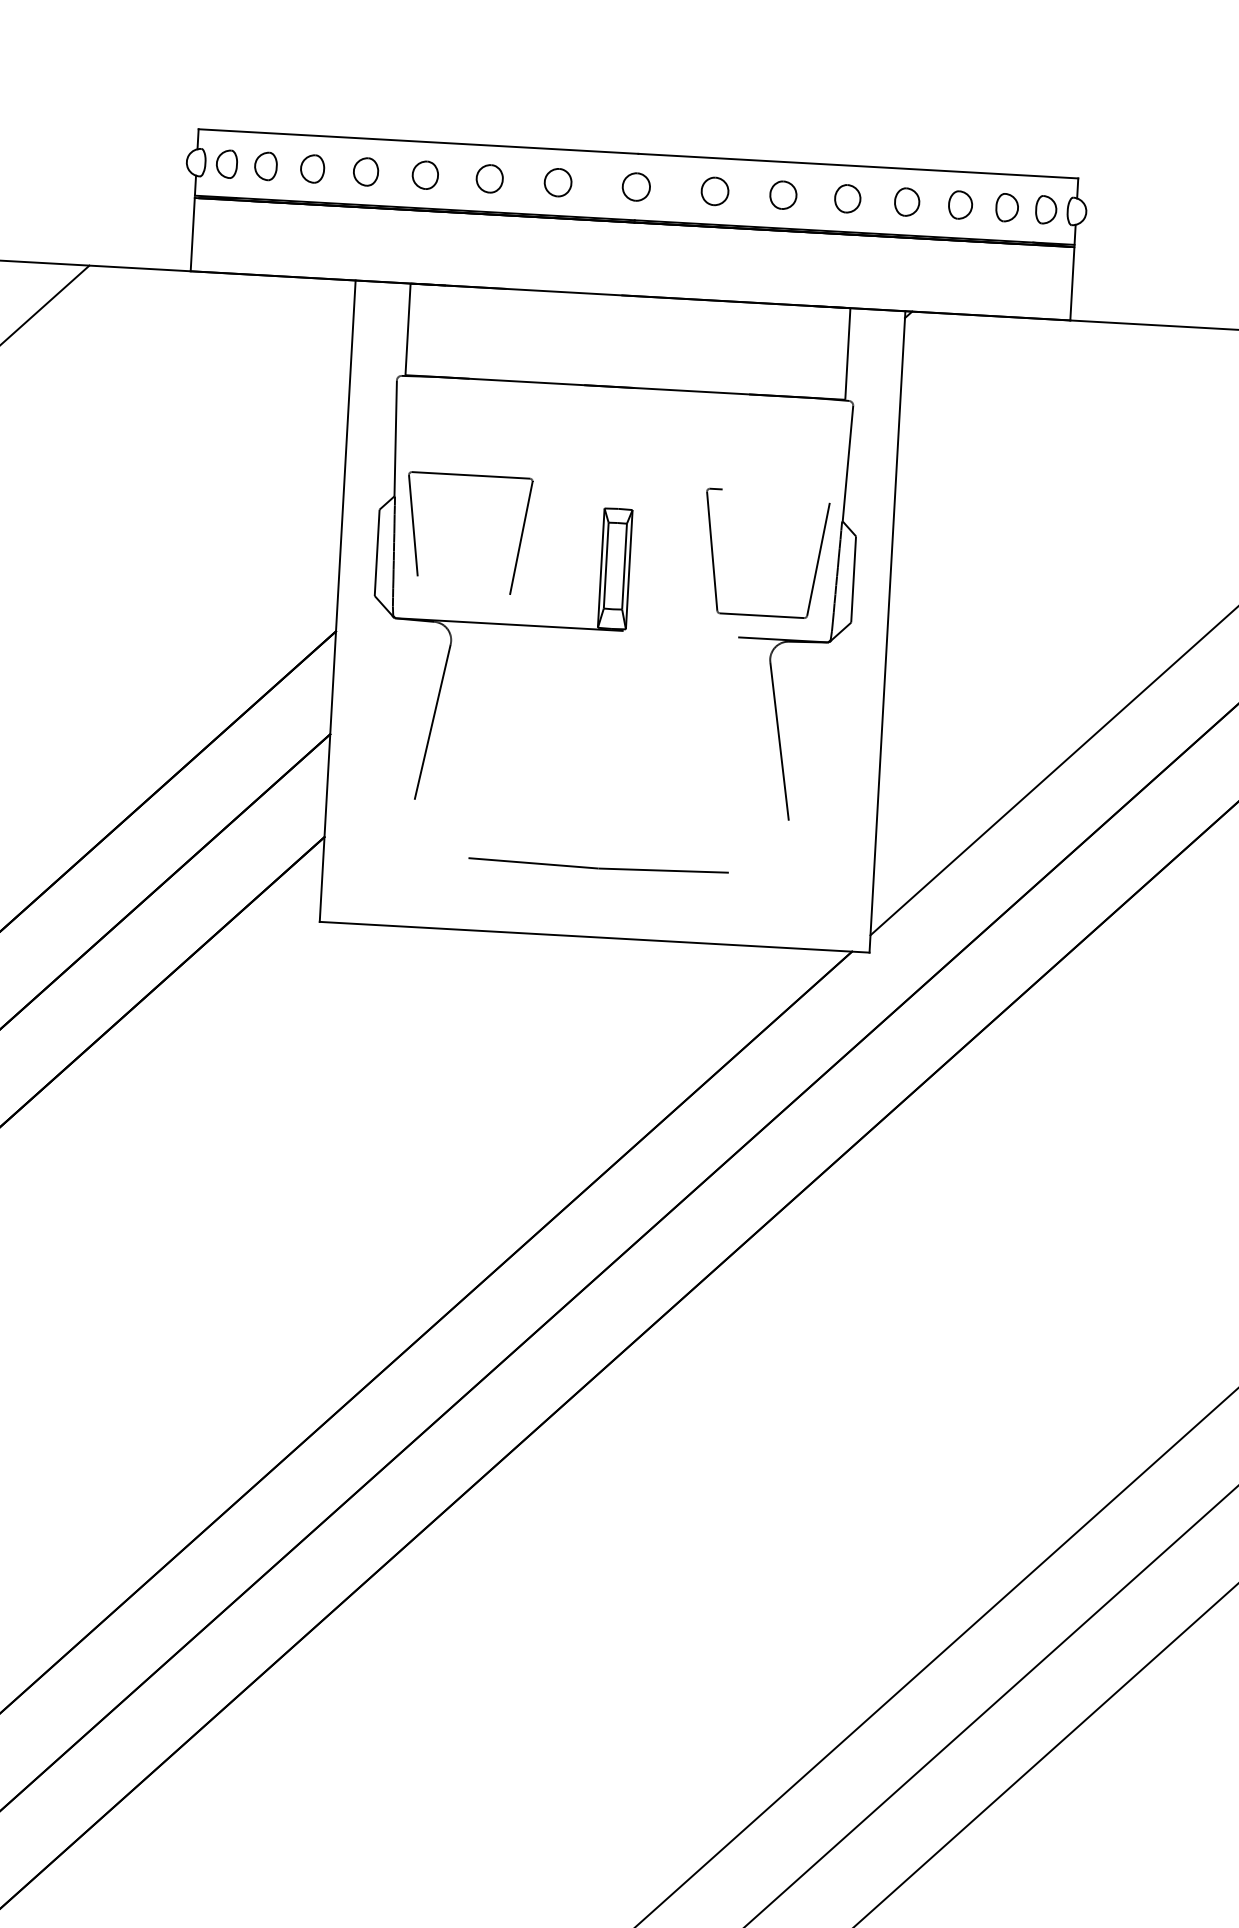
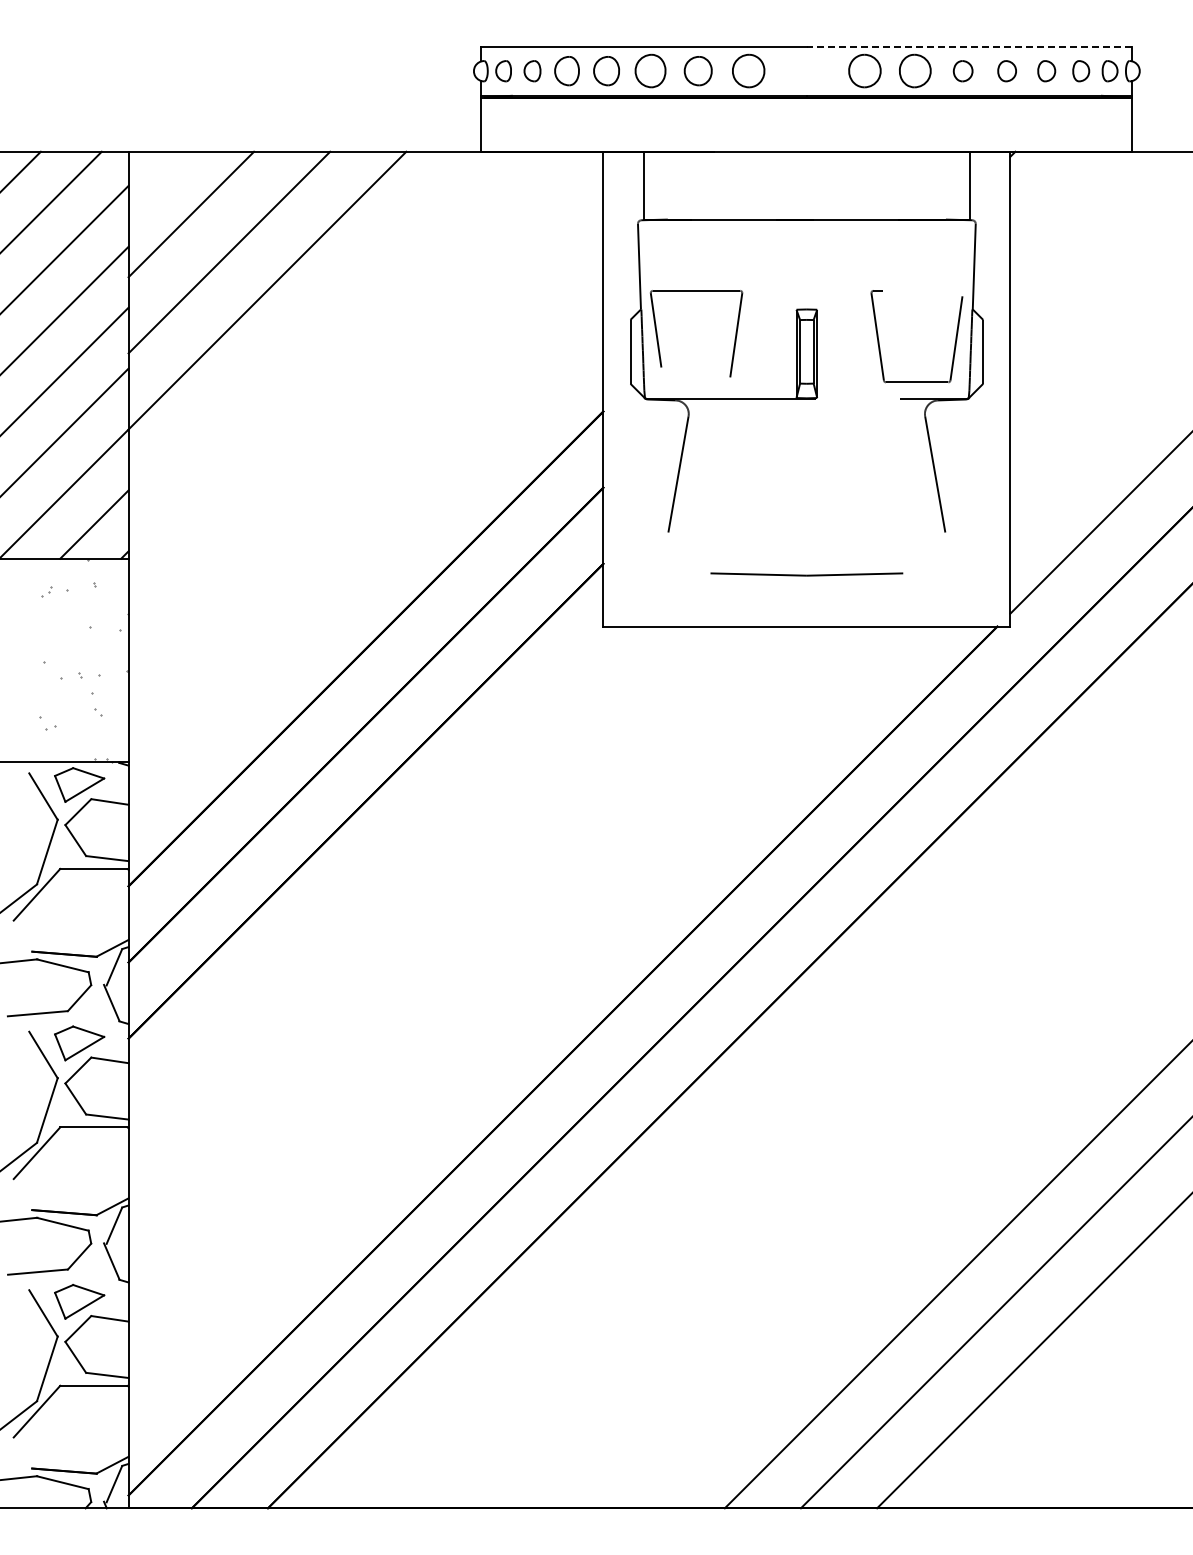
line: (858, 165) -> (969, 46), solid -> dashed
part: (311, 169) -> (566, 71), size x1.4
part: (365, 172) -> (606, 71), size x1.4
part: (425, 175) -> (650, 71), size x1.6
part: (488, 179) -> (697, 71), size x1.4
part: (557, 183) -> (748, 71), size x1.6
part: (636, 187) -> (806, 71), removed
part: (714, 191) -> (864, 71), size x1.6
part: (783, 195) -> (915, 71), size x1.6

